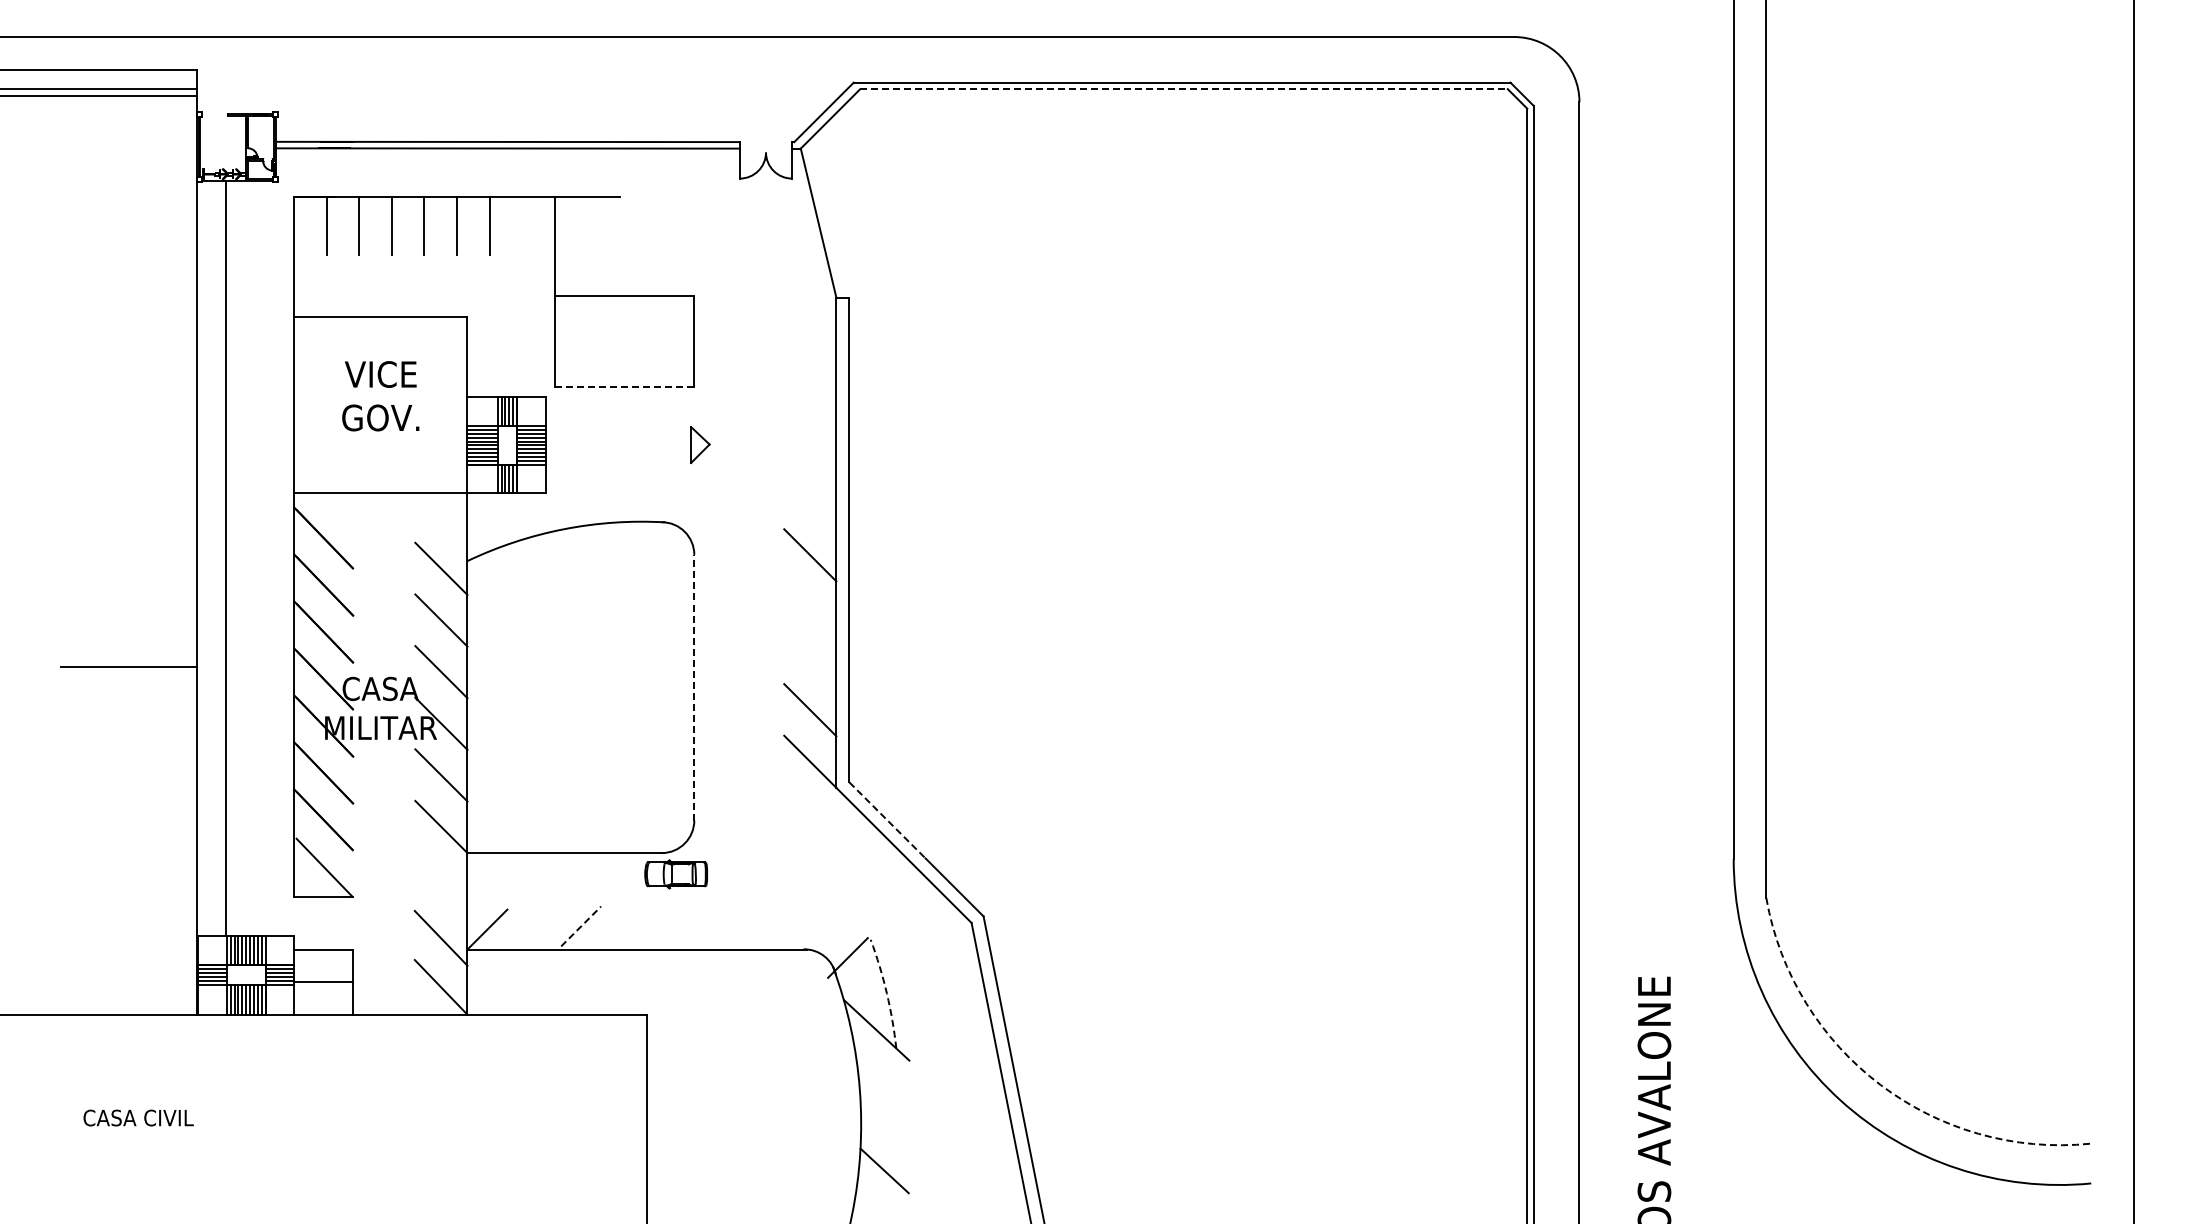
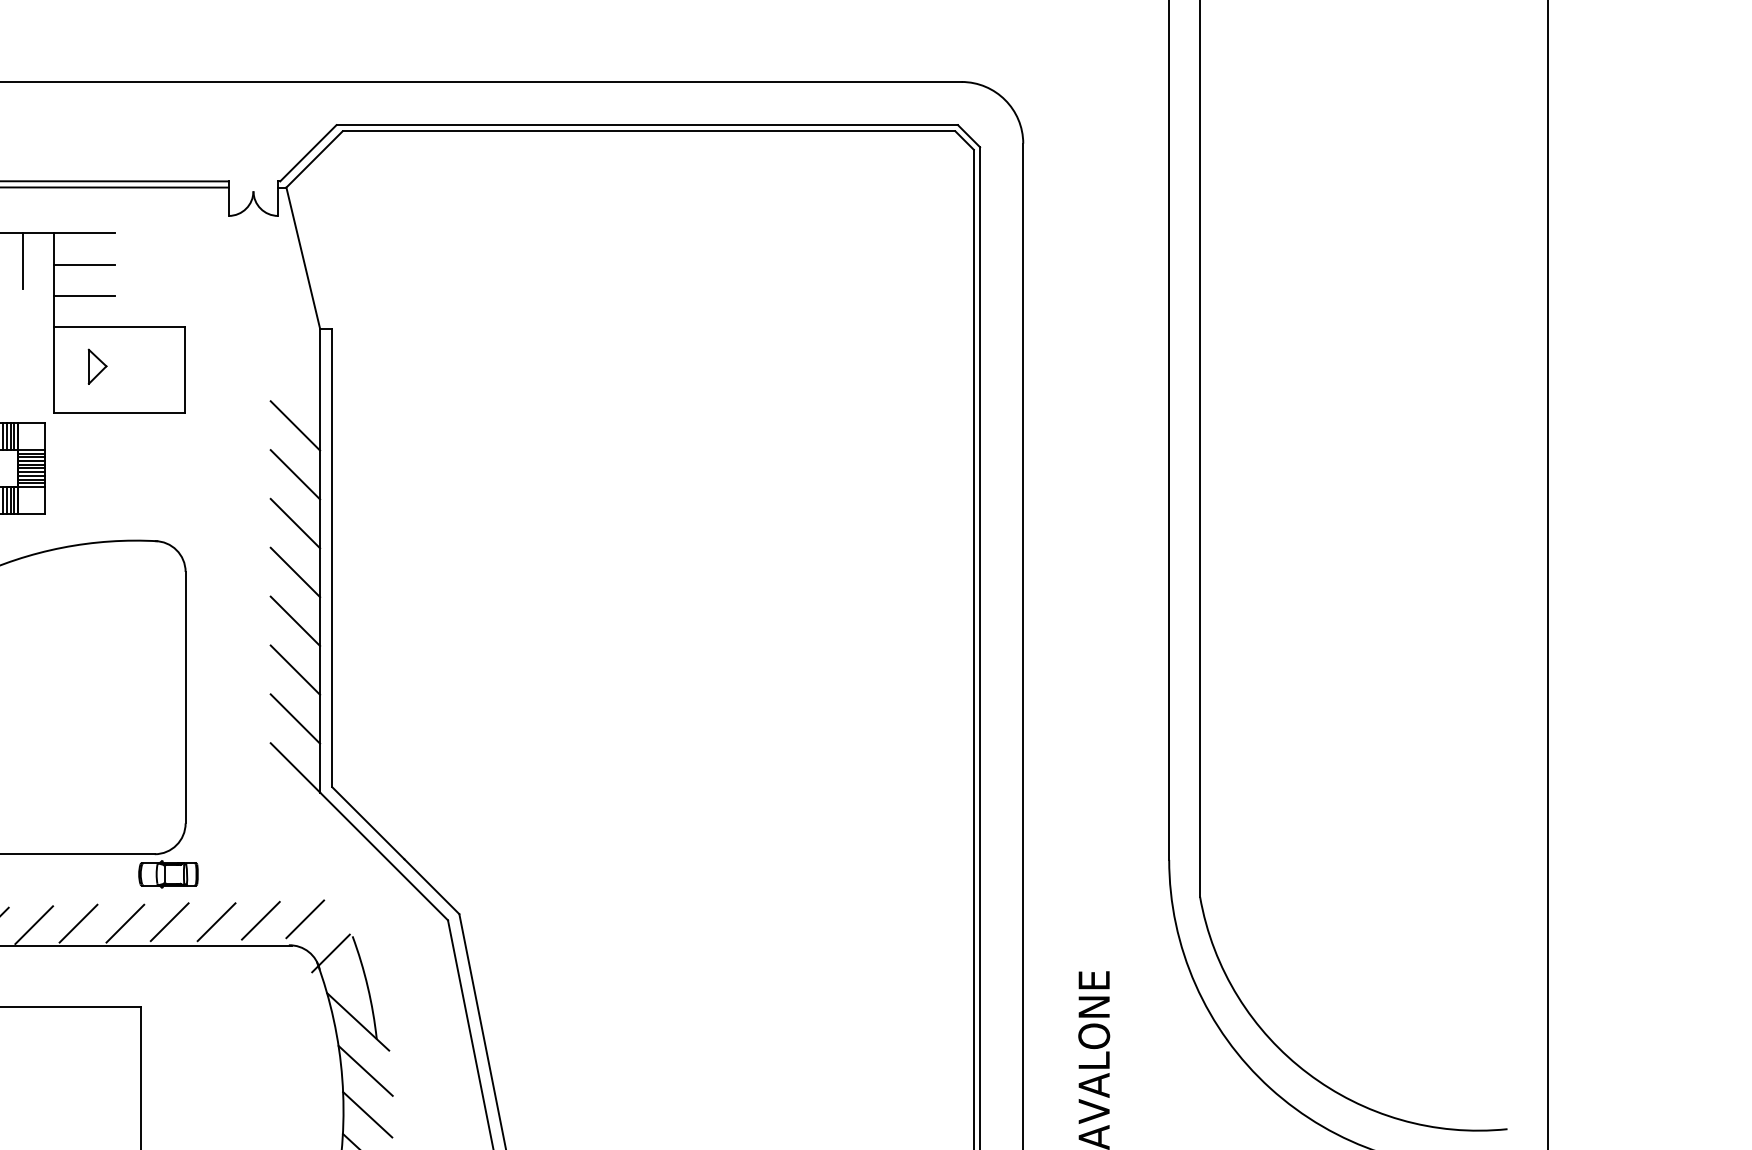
line: (1184, 89) -> (649, 131), dashed -> solid
line: (522, 225) -> (23, 260), added
line: (587, 230) -> (84, 265), added
line: (587, 263) -> (84, 296), added
line: (624, 387) -> (119, 413), dashed -> solid
line: (810, 400) -> (295, 425), added
part: (700, 444) -> (97, 366), moved
line: (810, 452) -> (295, 475), added
line: (810, 503) -> (295, 523), added
line: (810, 606) -> (295, 620), added
line: (810, 658) -> (295, 670), added
line: (694, 687) -> (185, 697), dashed -> solid
line: (887, 820) -> (368, 823), dashed -> solid
line: (820, 921) -> (305, 918), added
line: (773, 923) -> (260, 920), added
line: (677, 924) -> (169, 921), added
line: (726, 924) -> (216, 921), added
line: (581, 926) -> (78, 923), dashed -> solid
line: (630, 926) -> (125, 923), added
line: (534, 927) -> (34, 924), added
arc: (886, 993) -> (367, 987), dashed -> solid
line: (884, 1081) -> (365, 1070), added
arc: (1880, 1084) -> (1308, 1073), dashed -> solid
line: (886, 1128) -> (367, 1114), added

